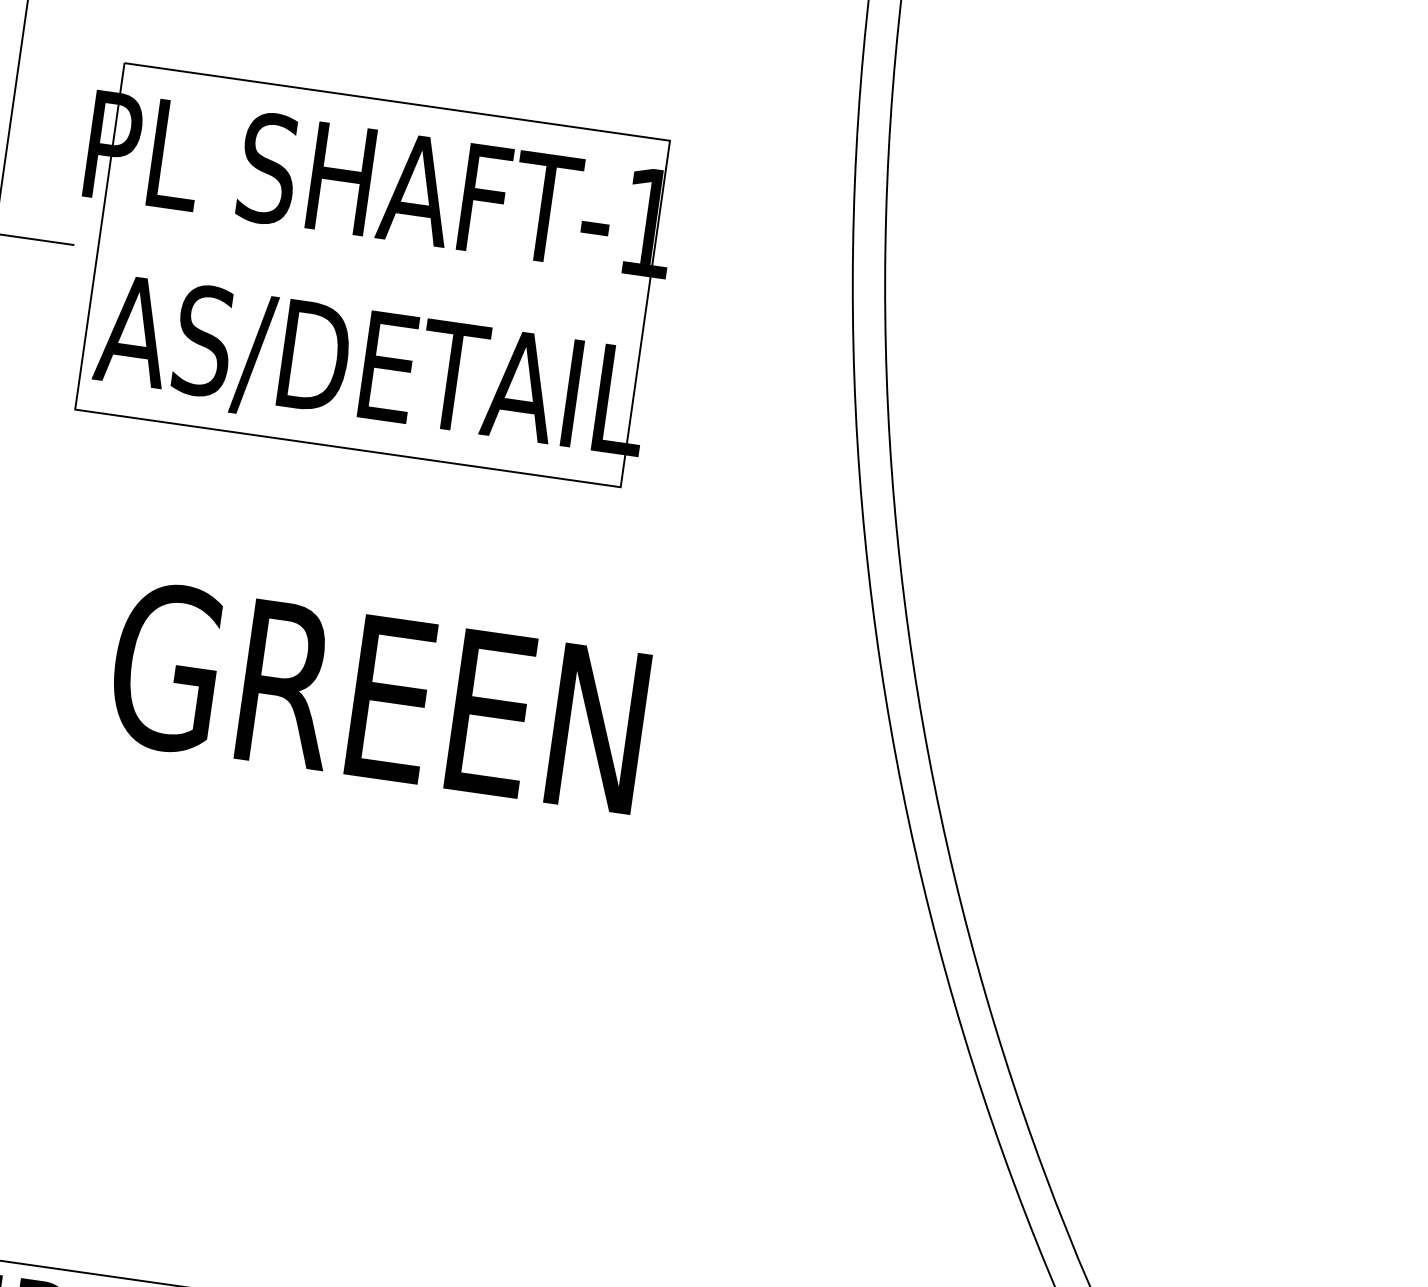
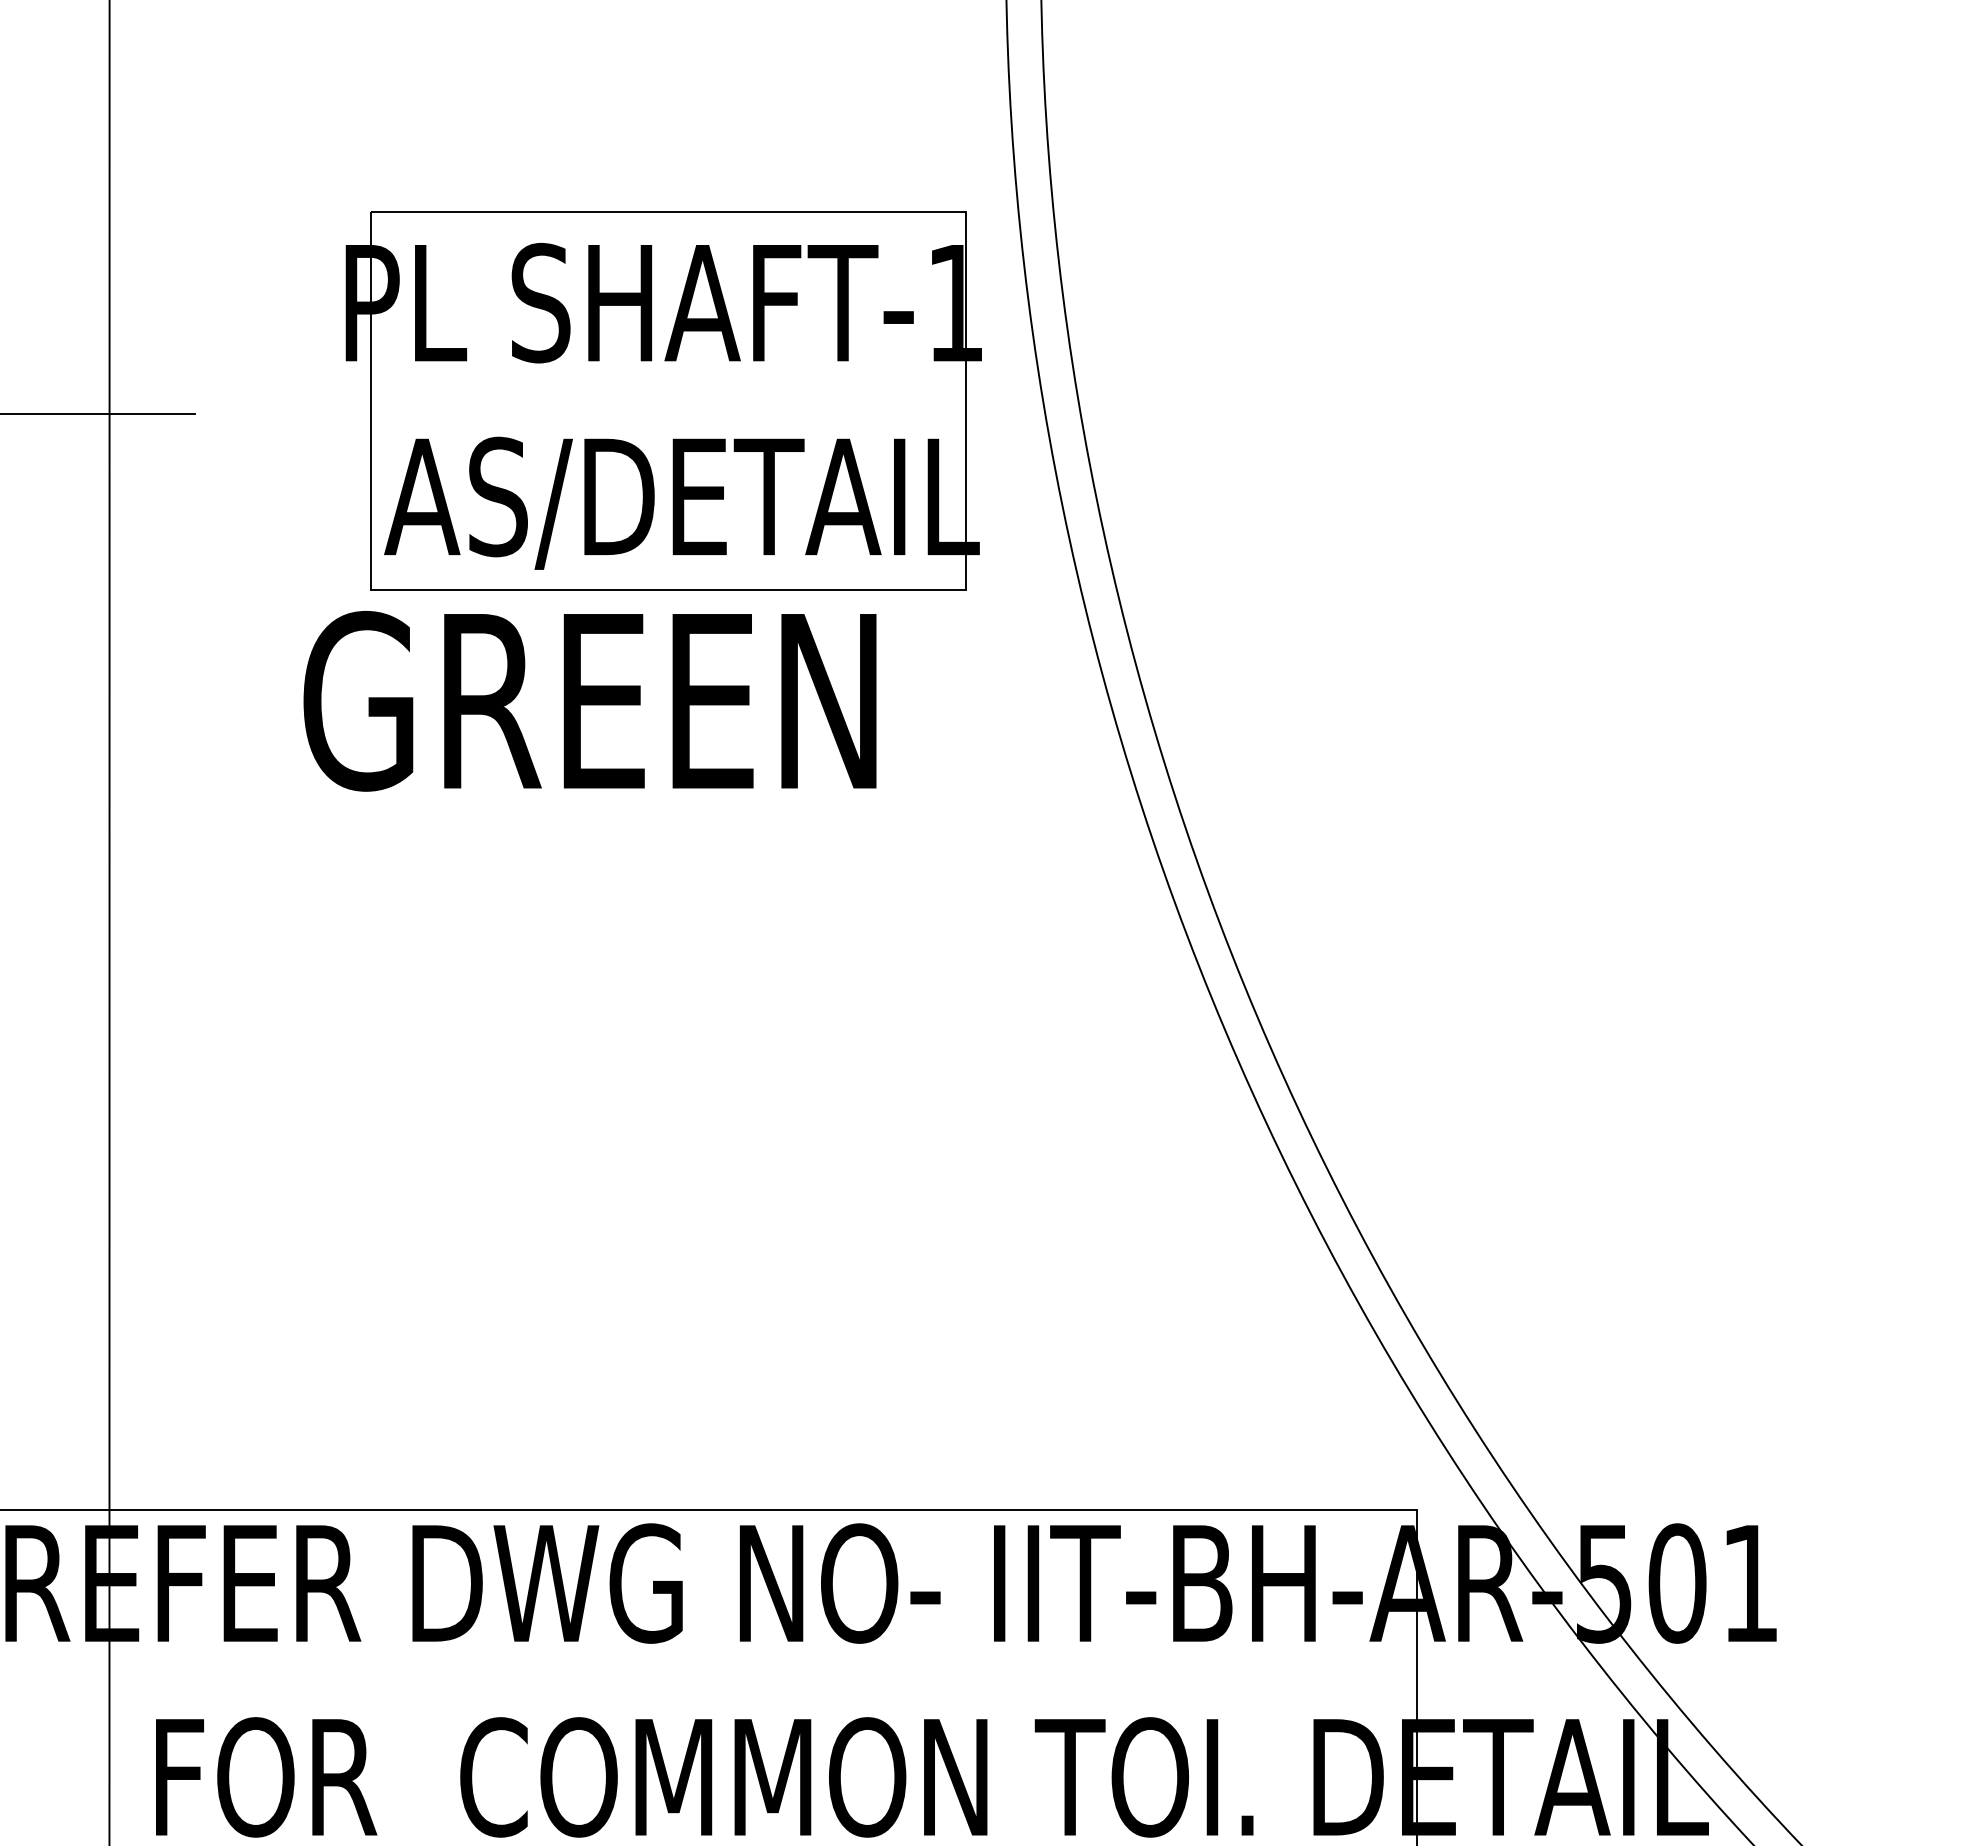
part: (368, 273) -> (663, 400), moved
text: (378, 697) -> (589, 701), moved

